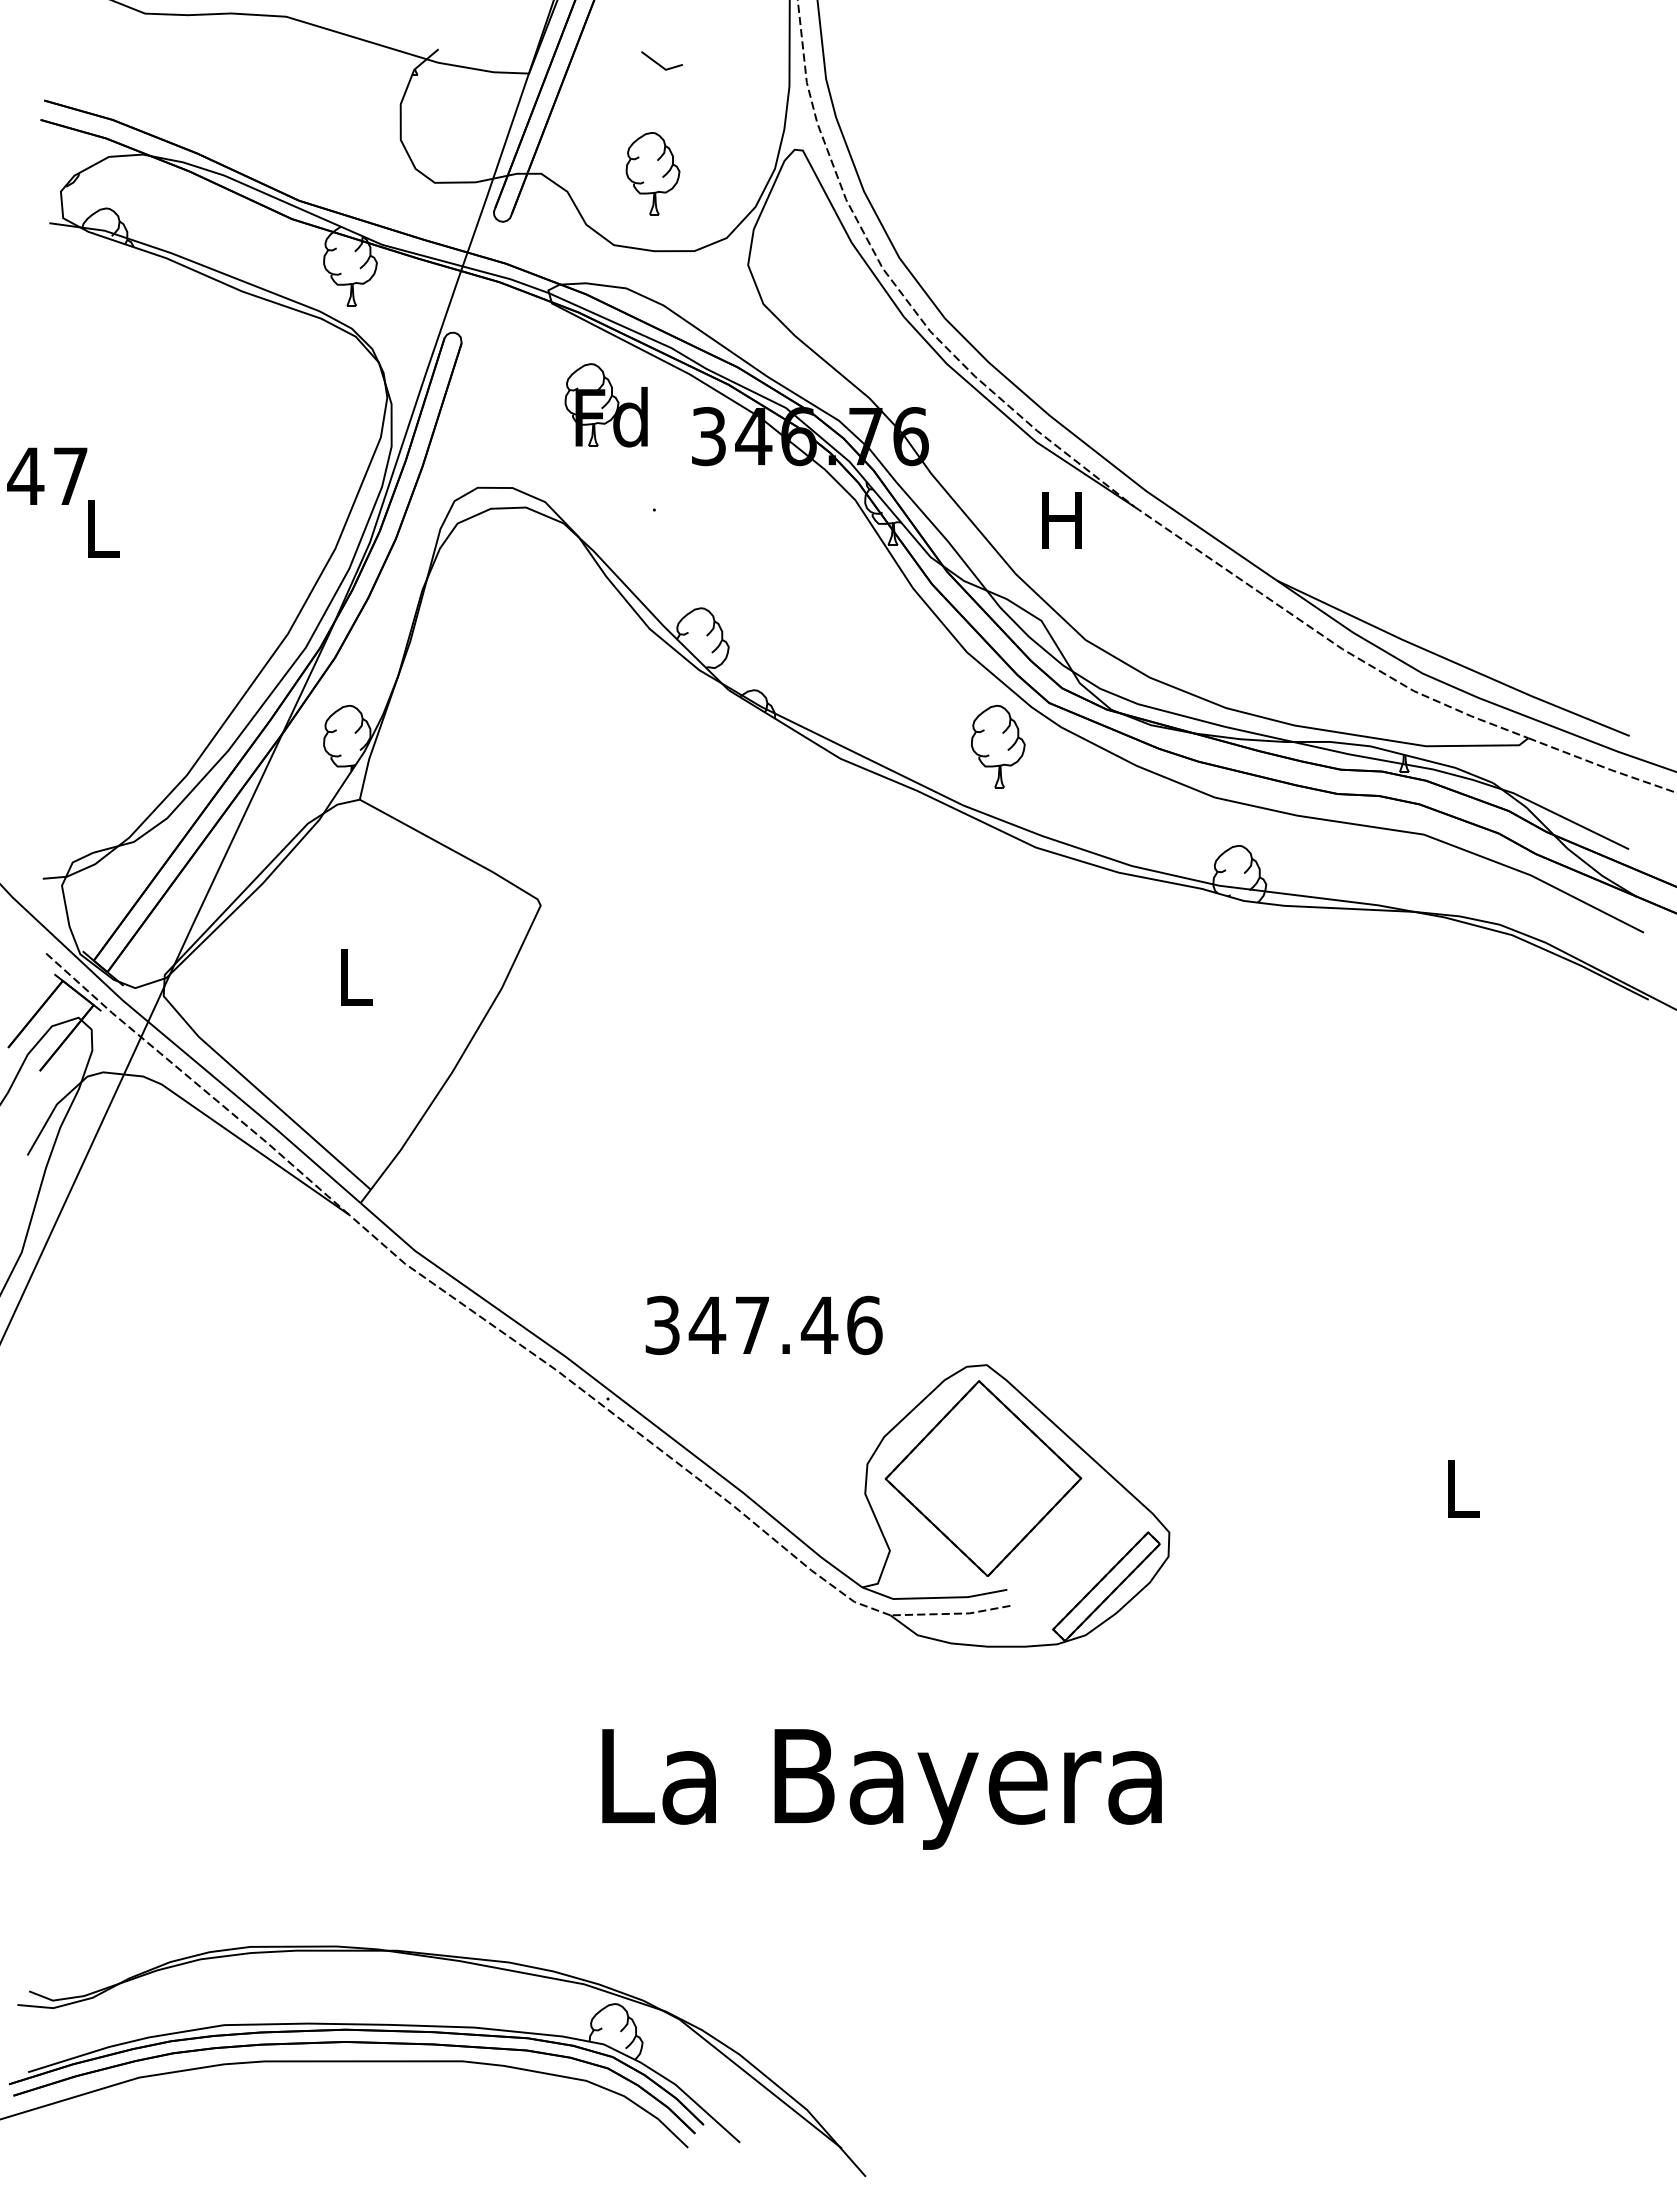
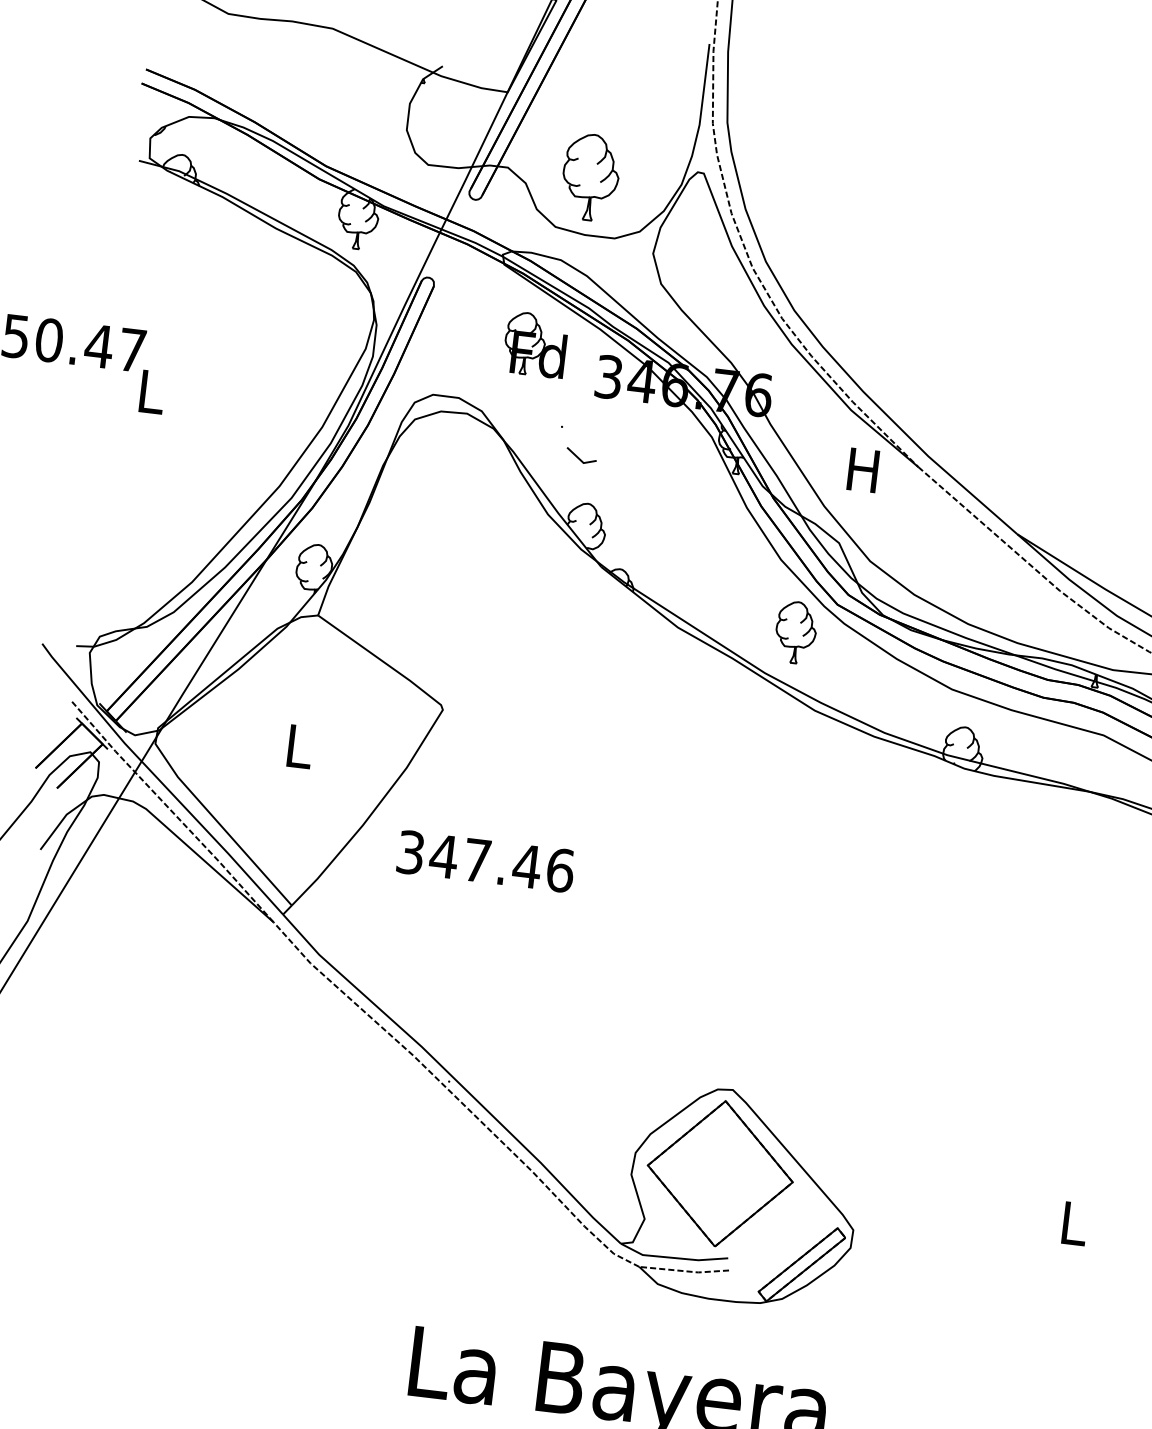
line: (659, 63) -> (579, 457), moved
part: (652, 173) -> (590, 177), size x1.4
text: (763, 1325) -> (485, 861), moved

